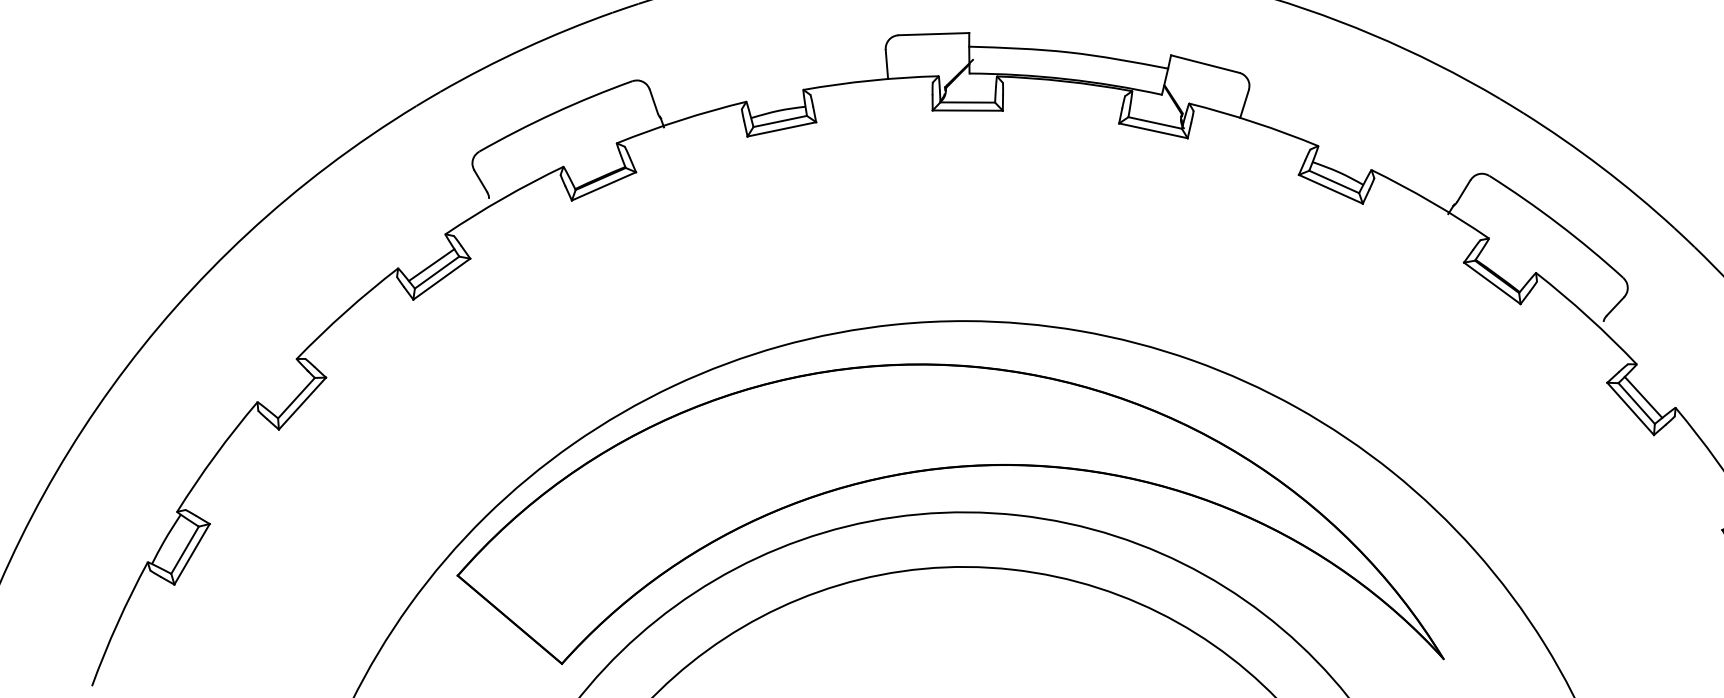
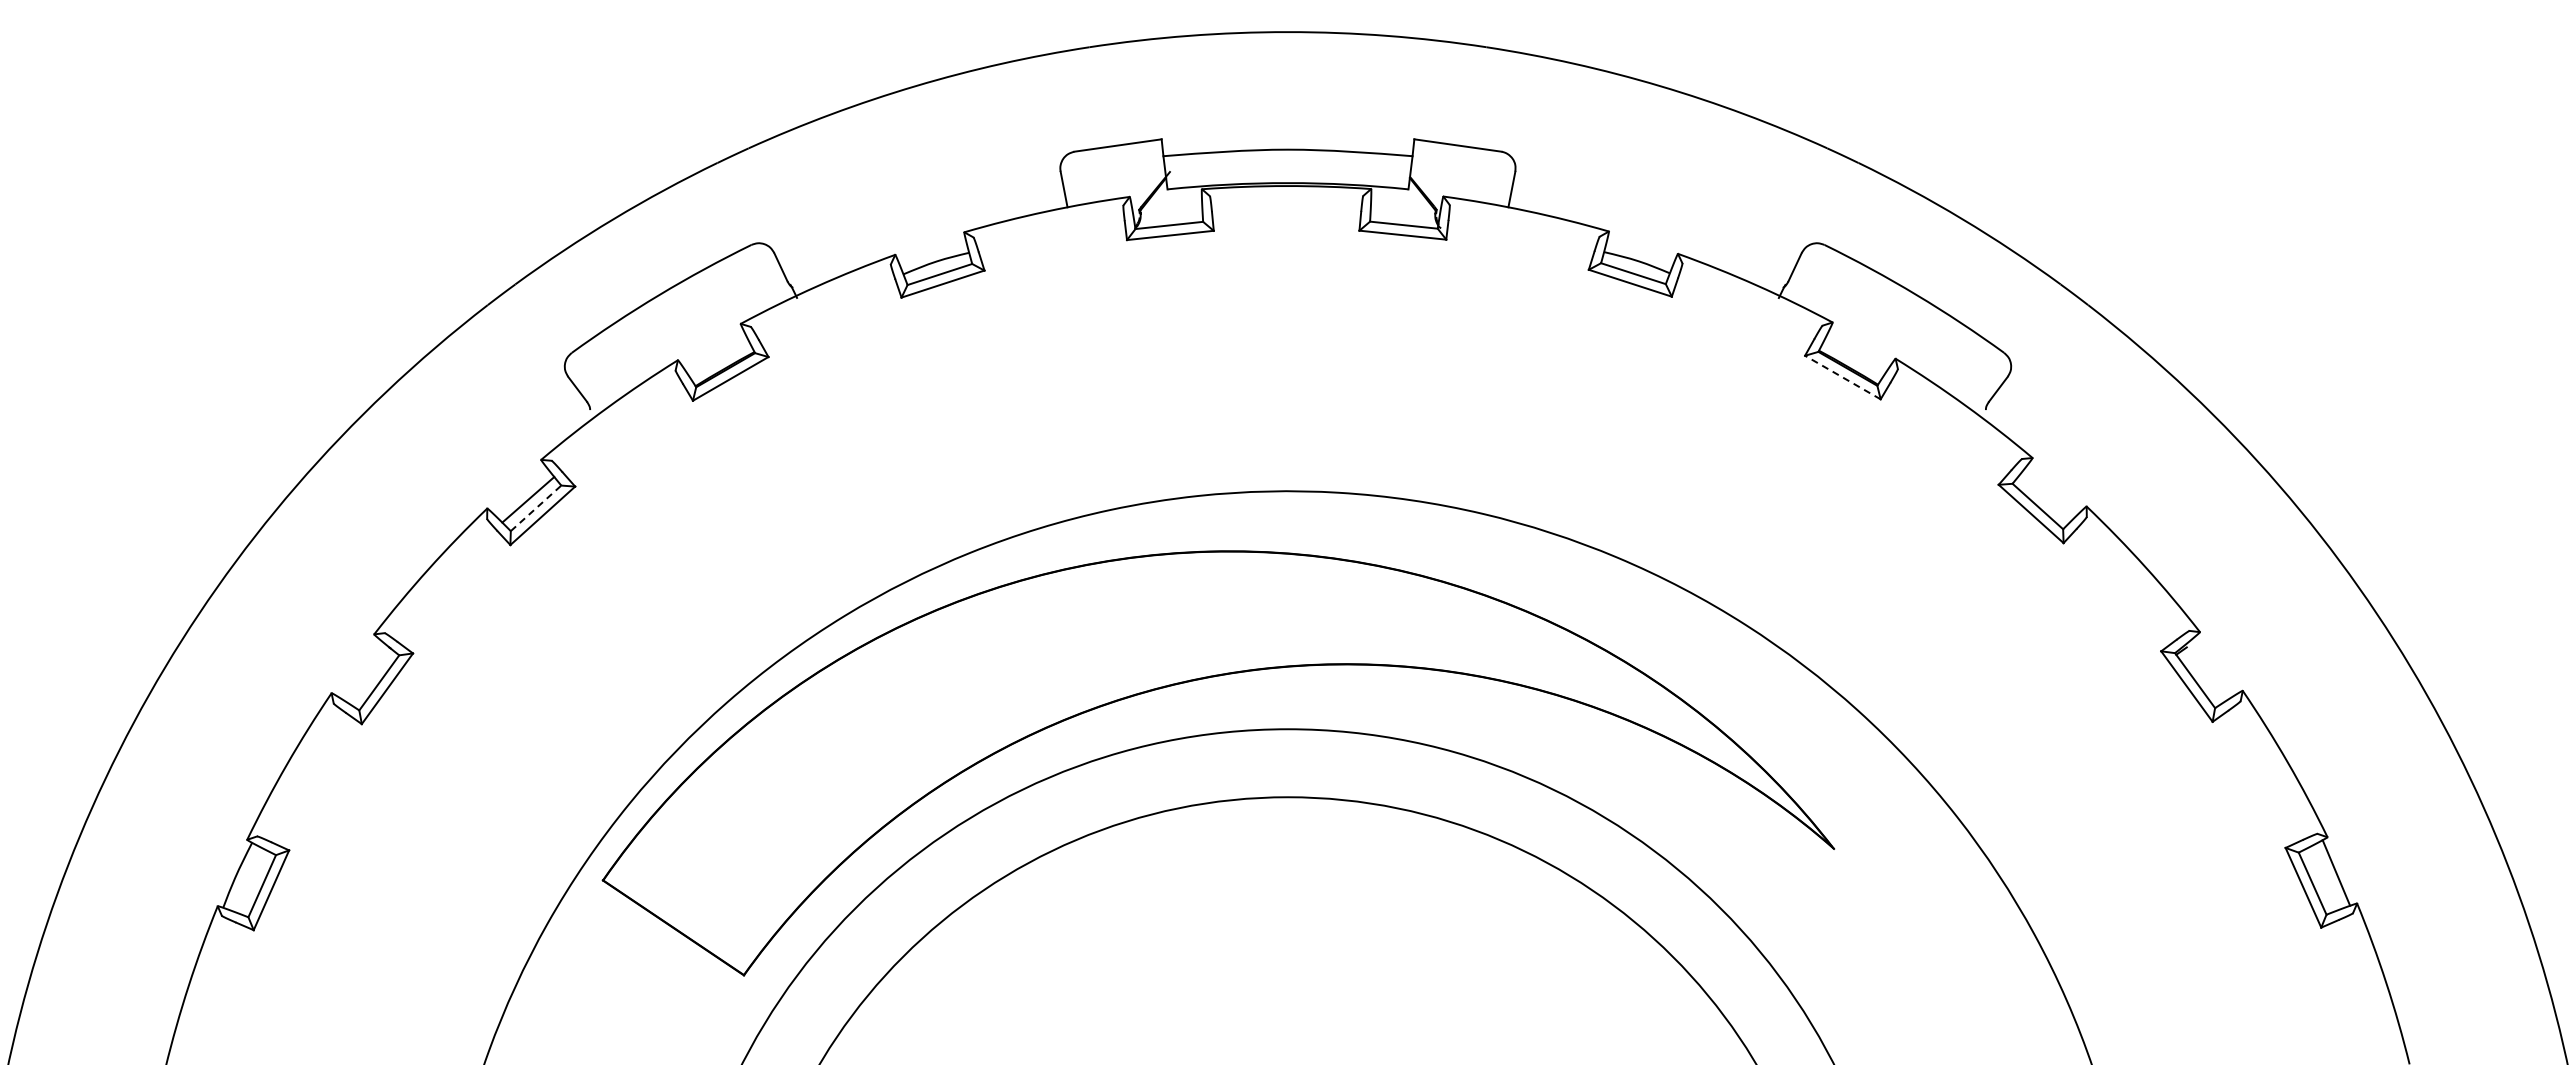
line: (437, 272) -> (536, 508), solid -> dashed
line: (1492, 283) -> (1842, 377), solid -> dashed
line: (1643, 397) -> (2045, 497), removed

